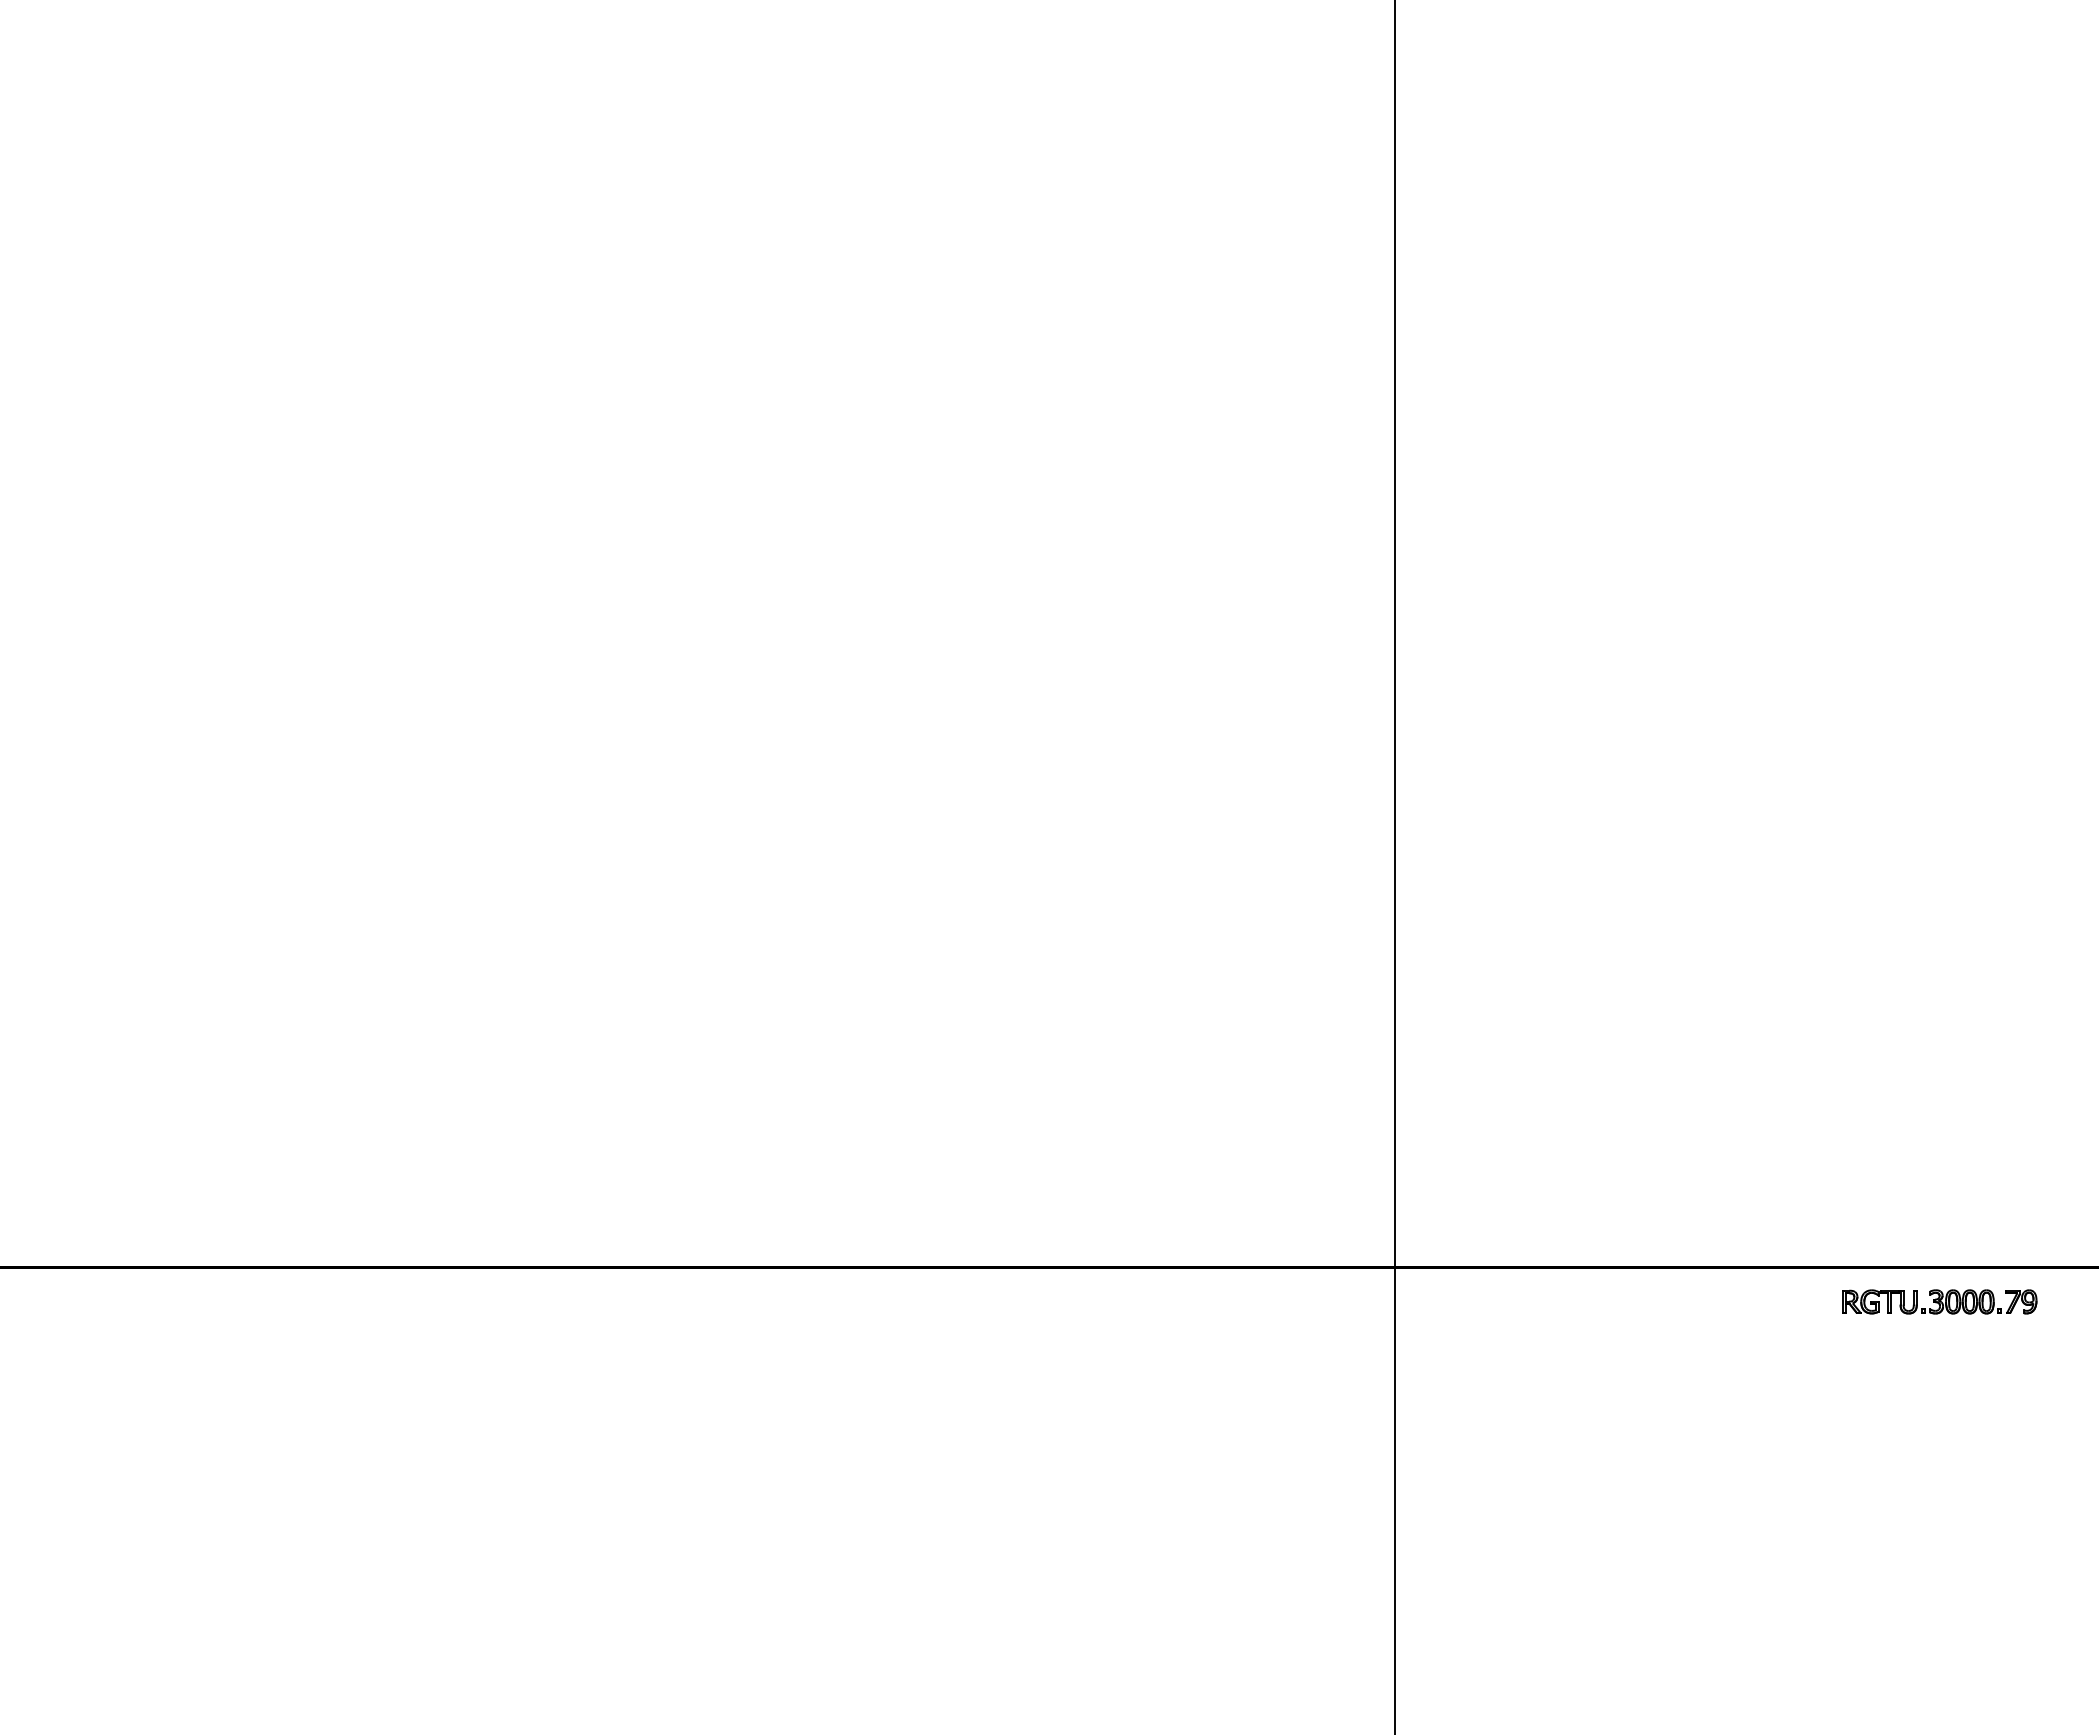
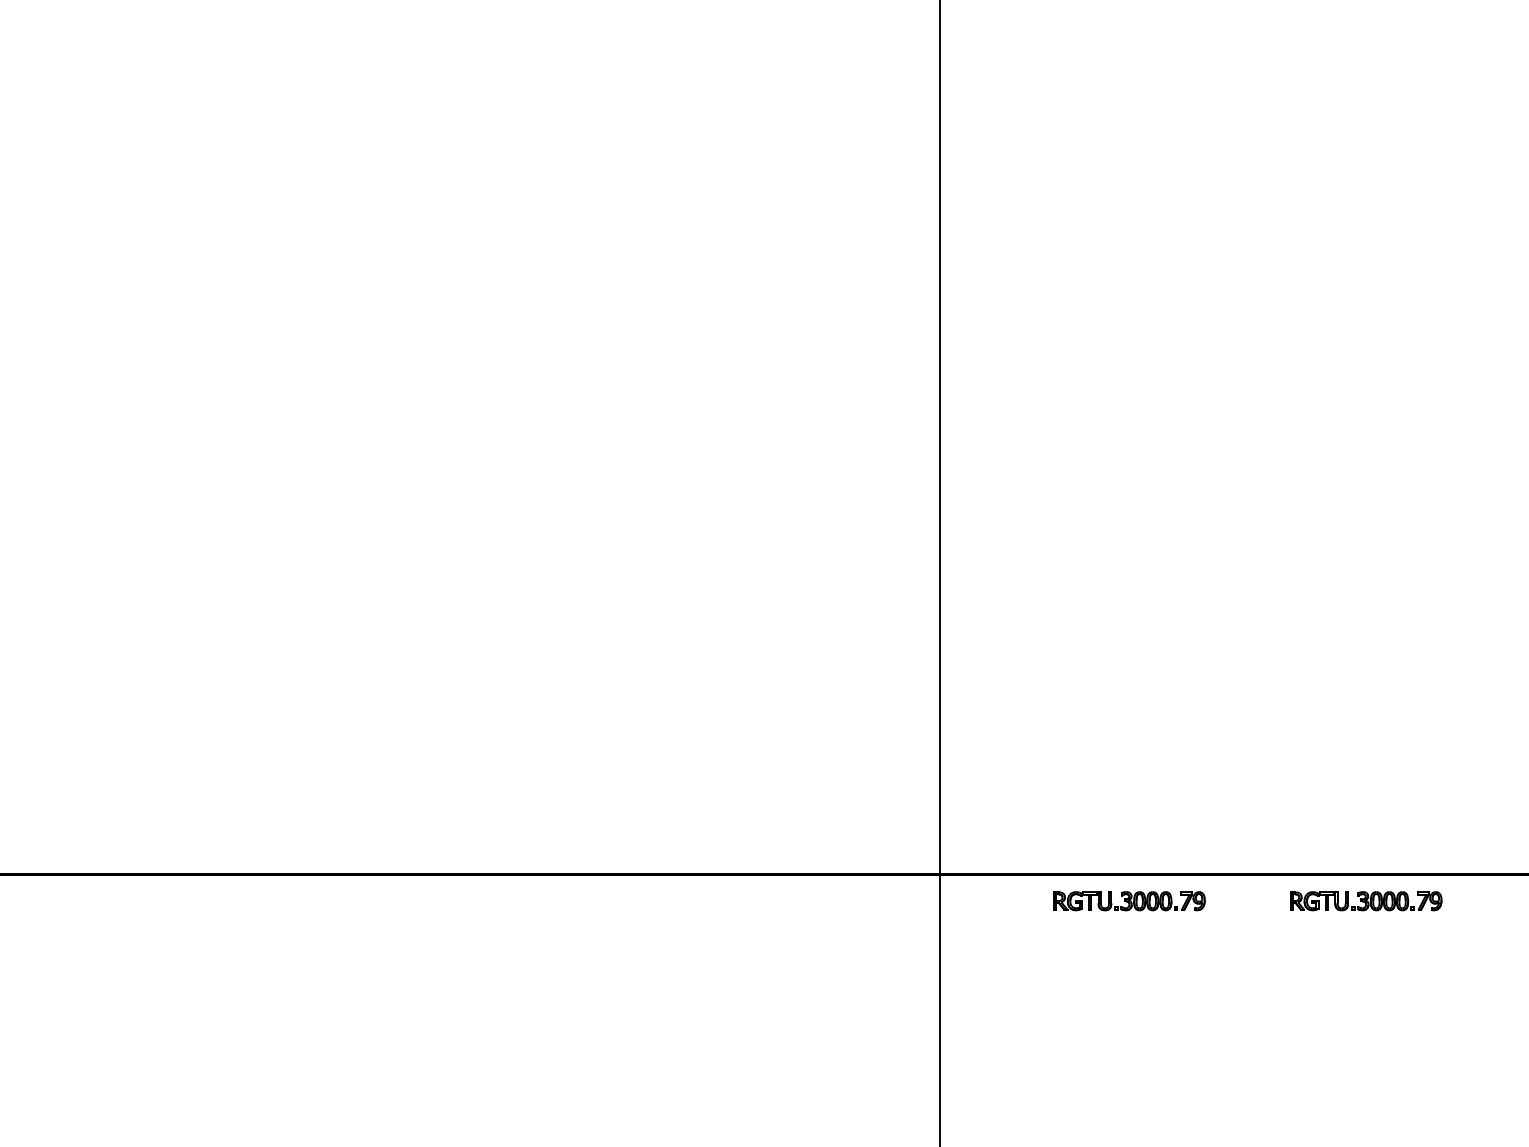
part: (1636, 1301) -> (1129, 900), added

